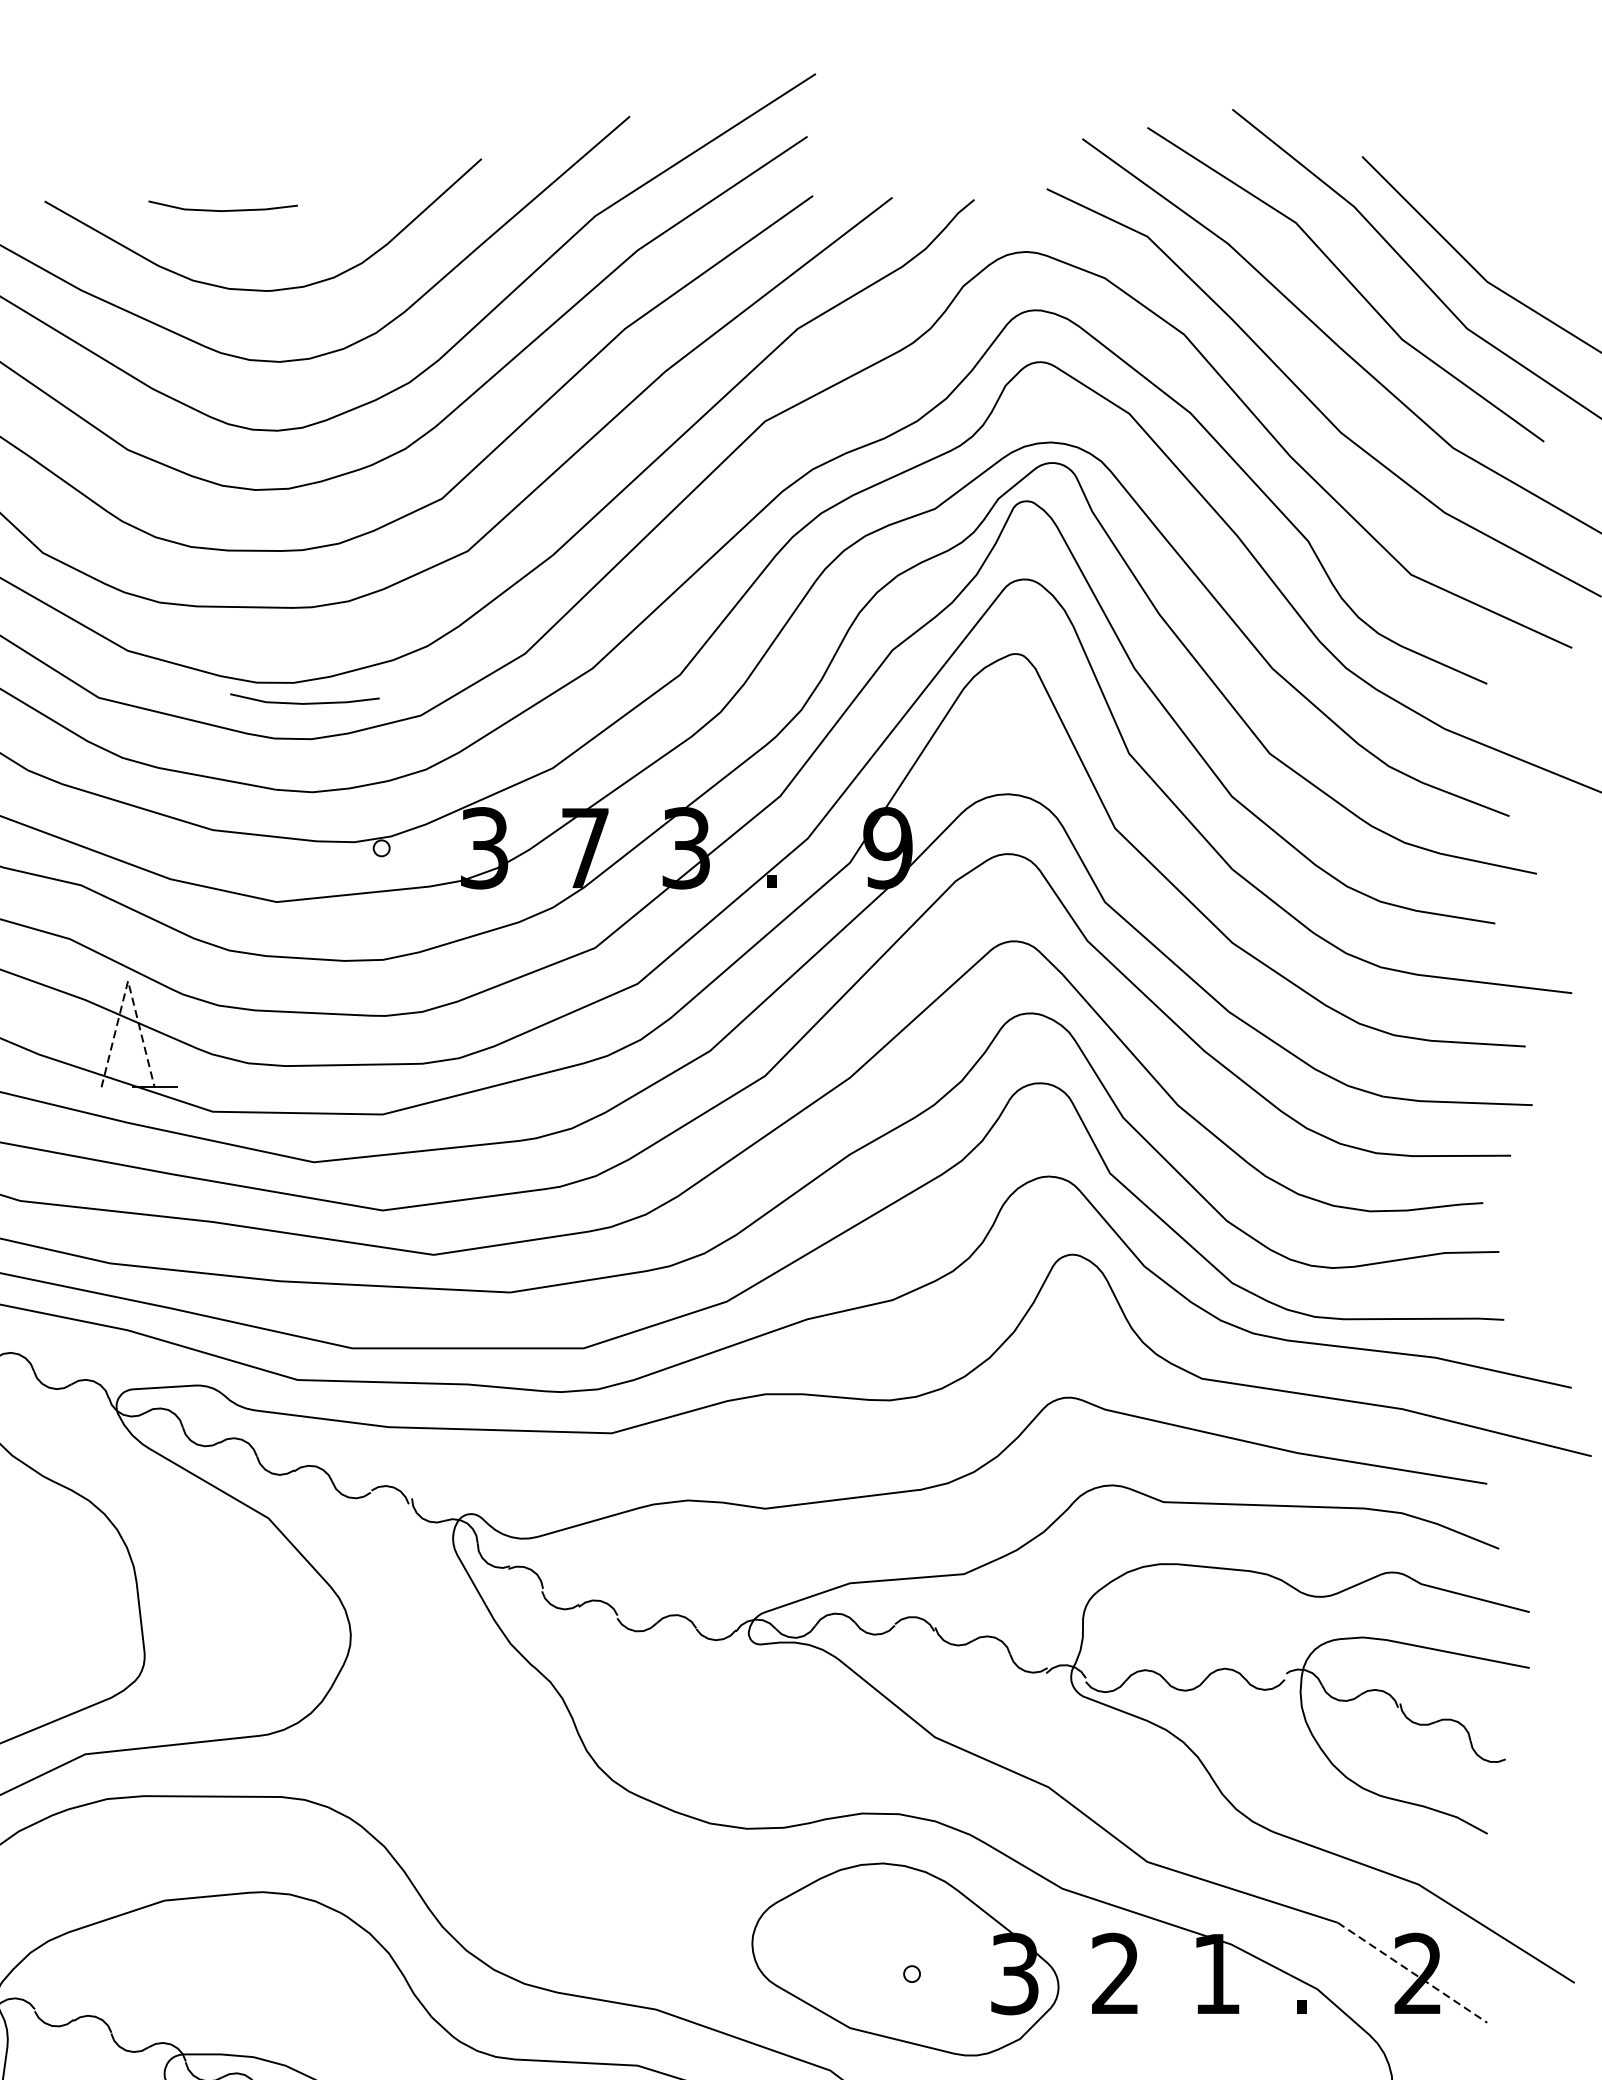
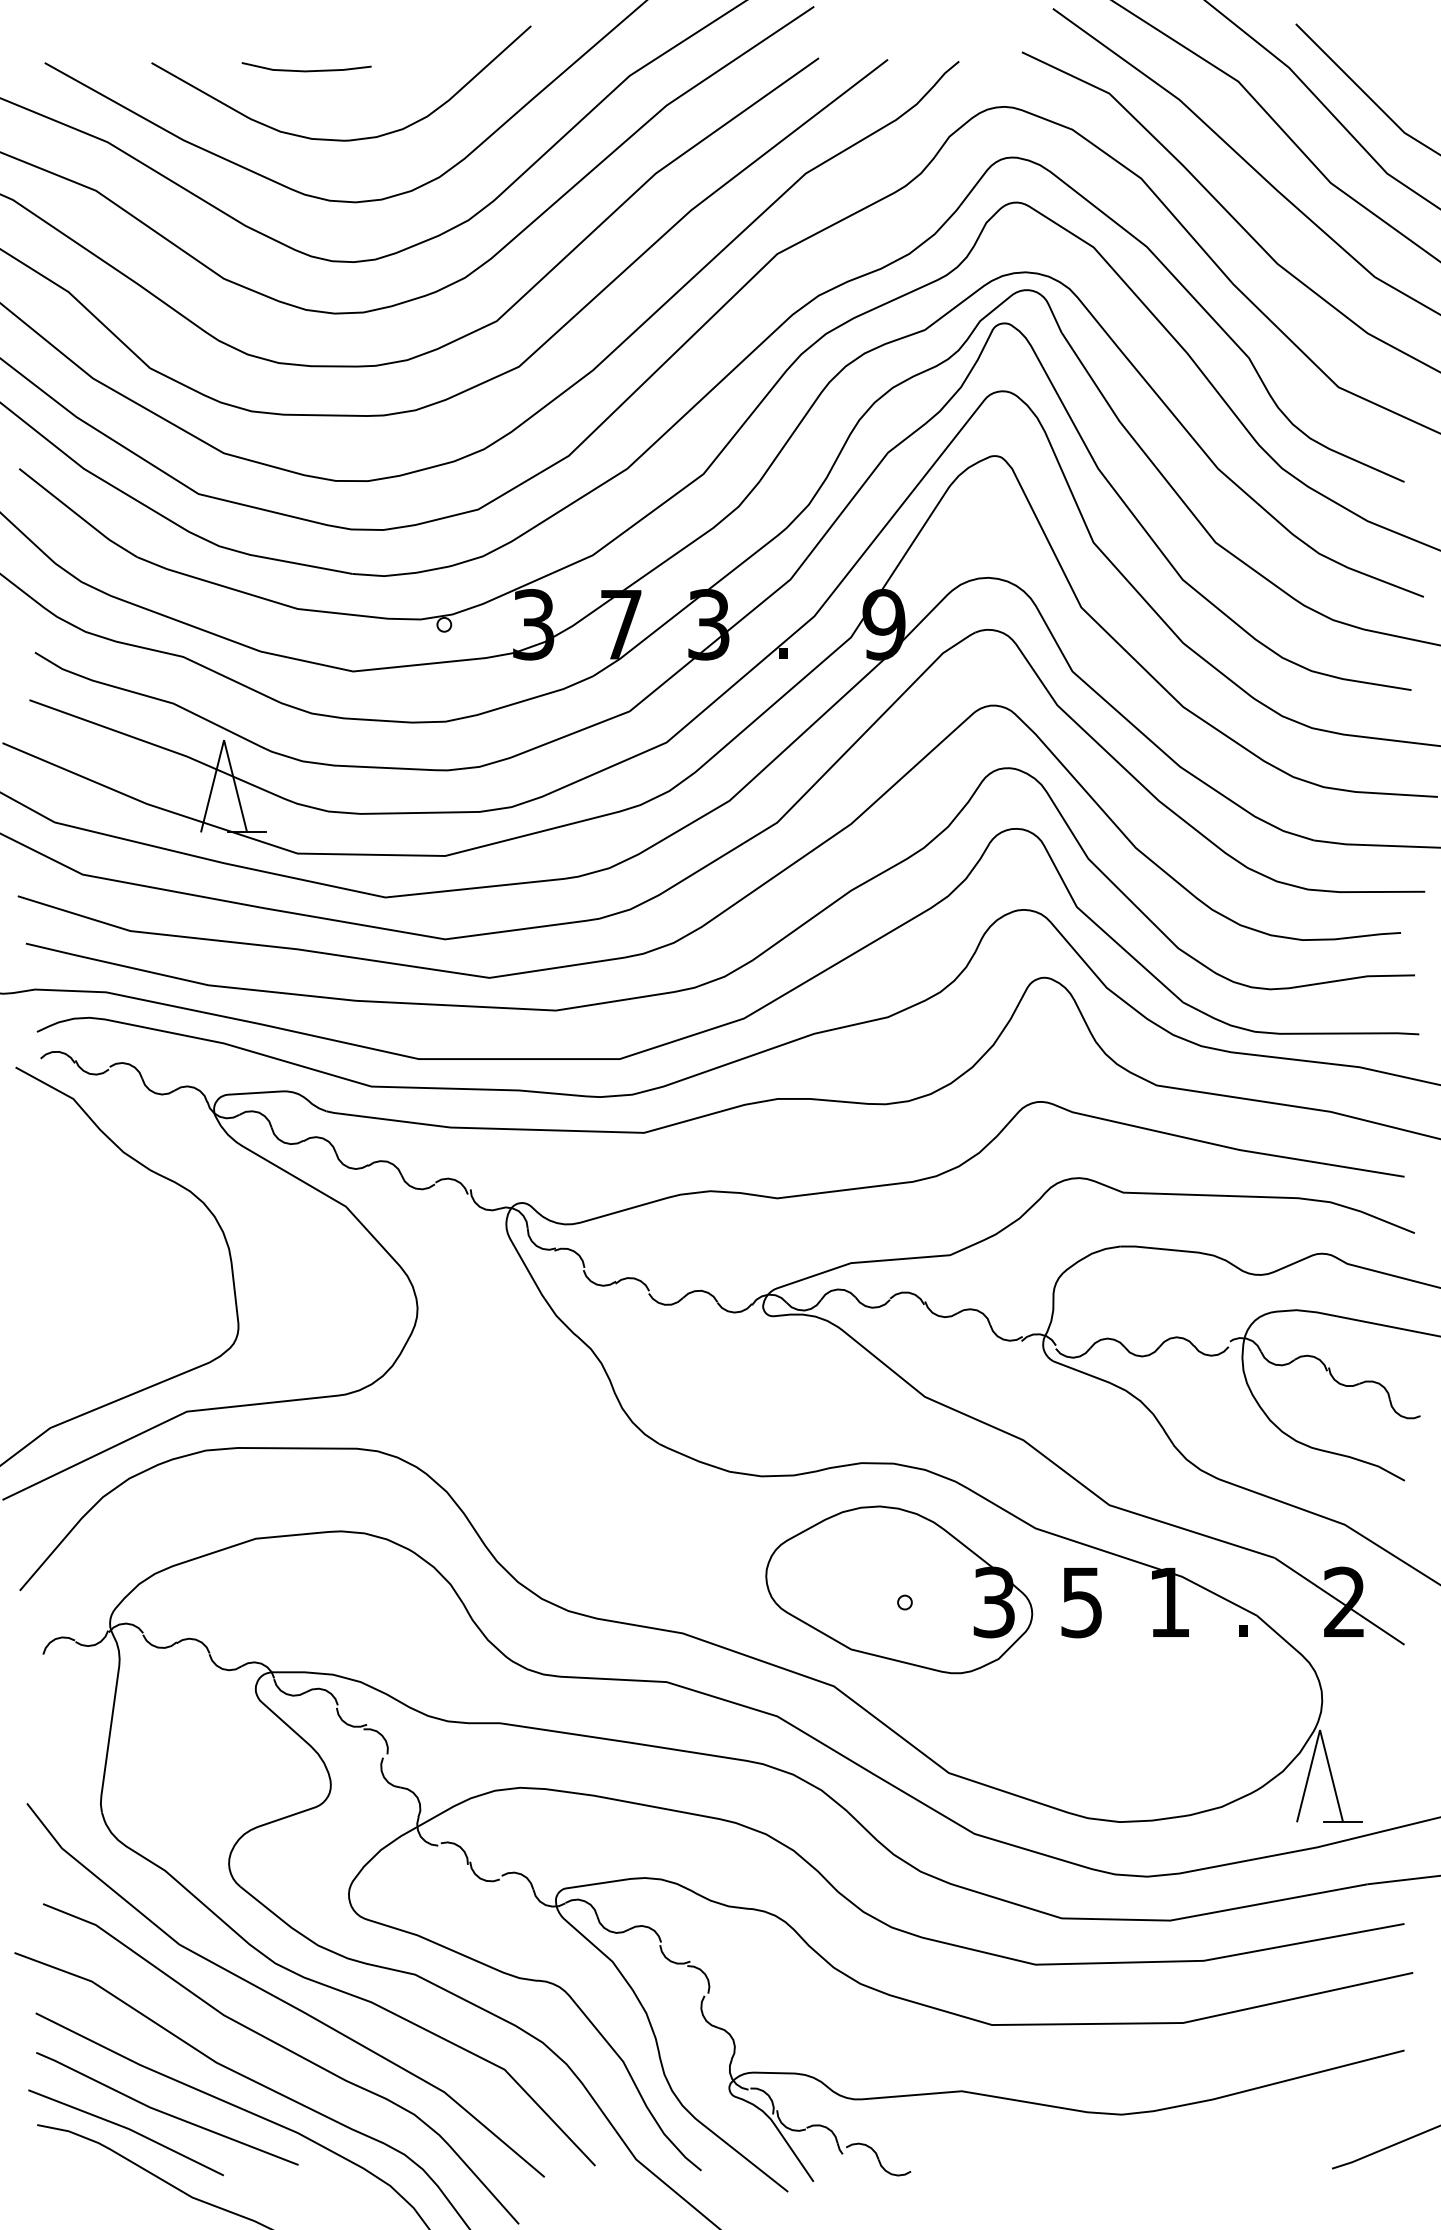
line: (304, 702) -> (377, 498), removed
line: (128, 981) -> (224, 740), dashed -> solid
line: (1413, 1972) -> (1340, 1601), dashed -> solid
text: (1115, 1974) -> (1081, 1602), 2 -> 5

